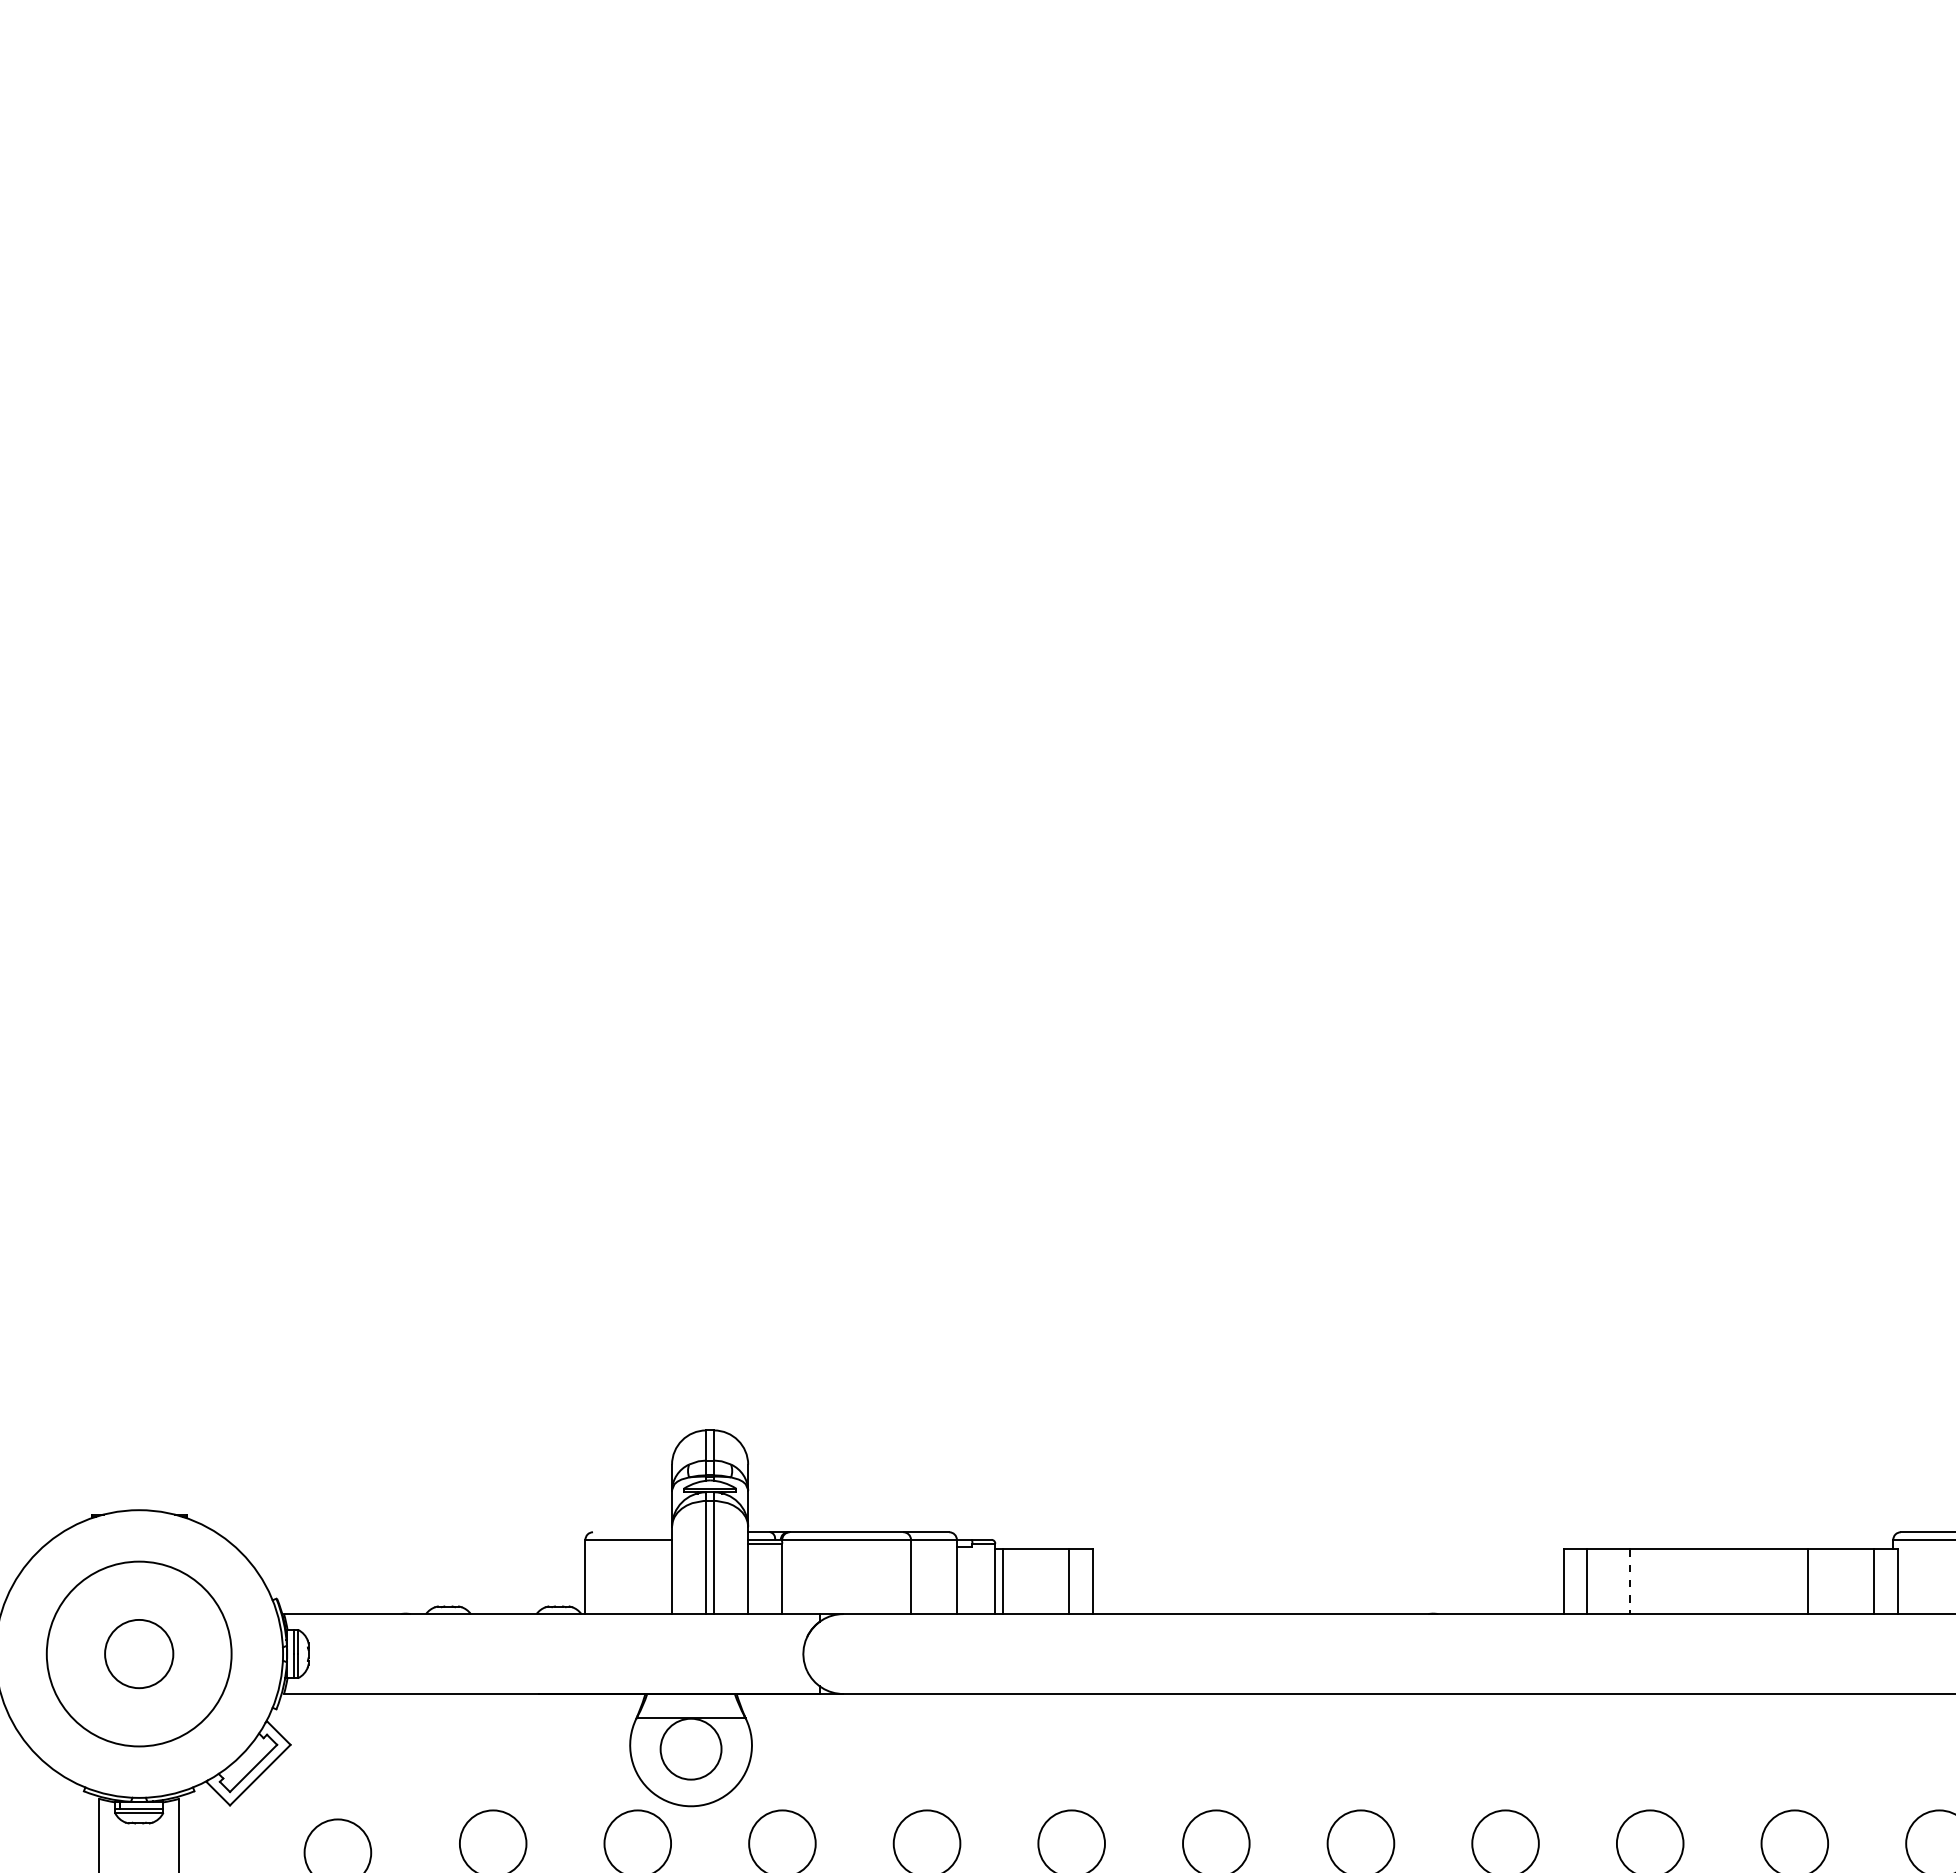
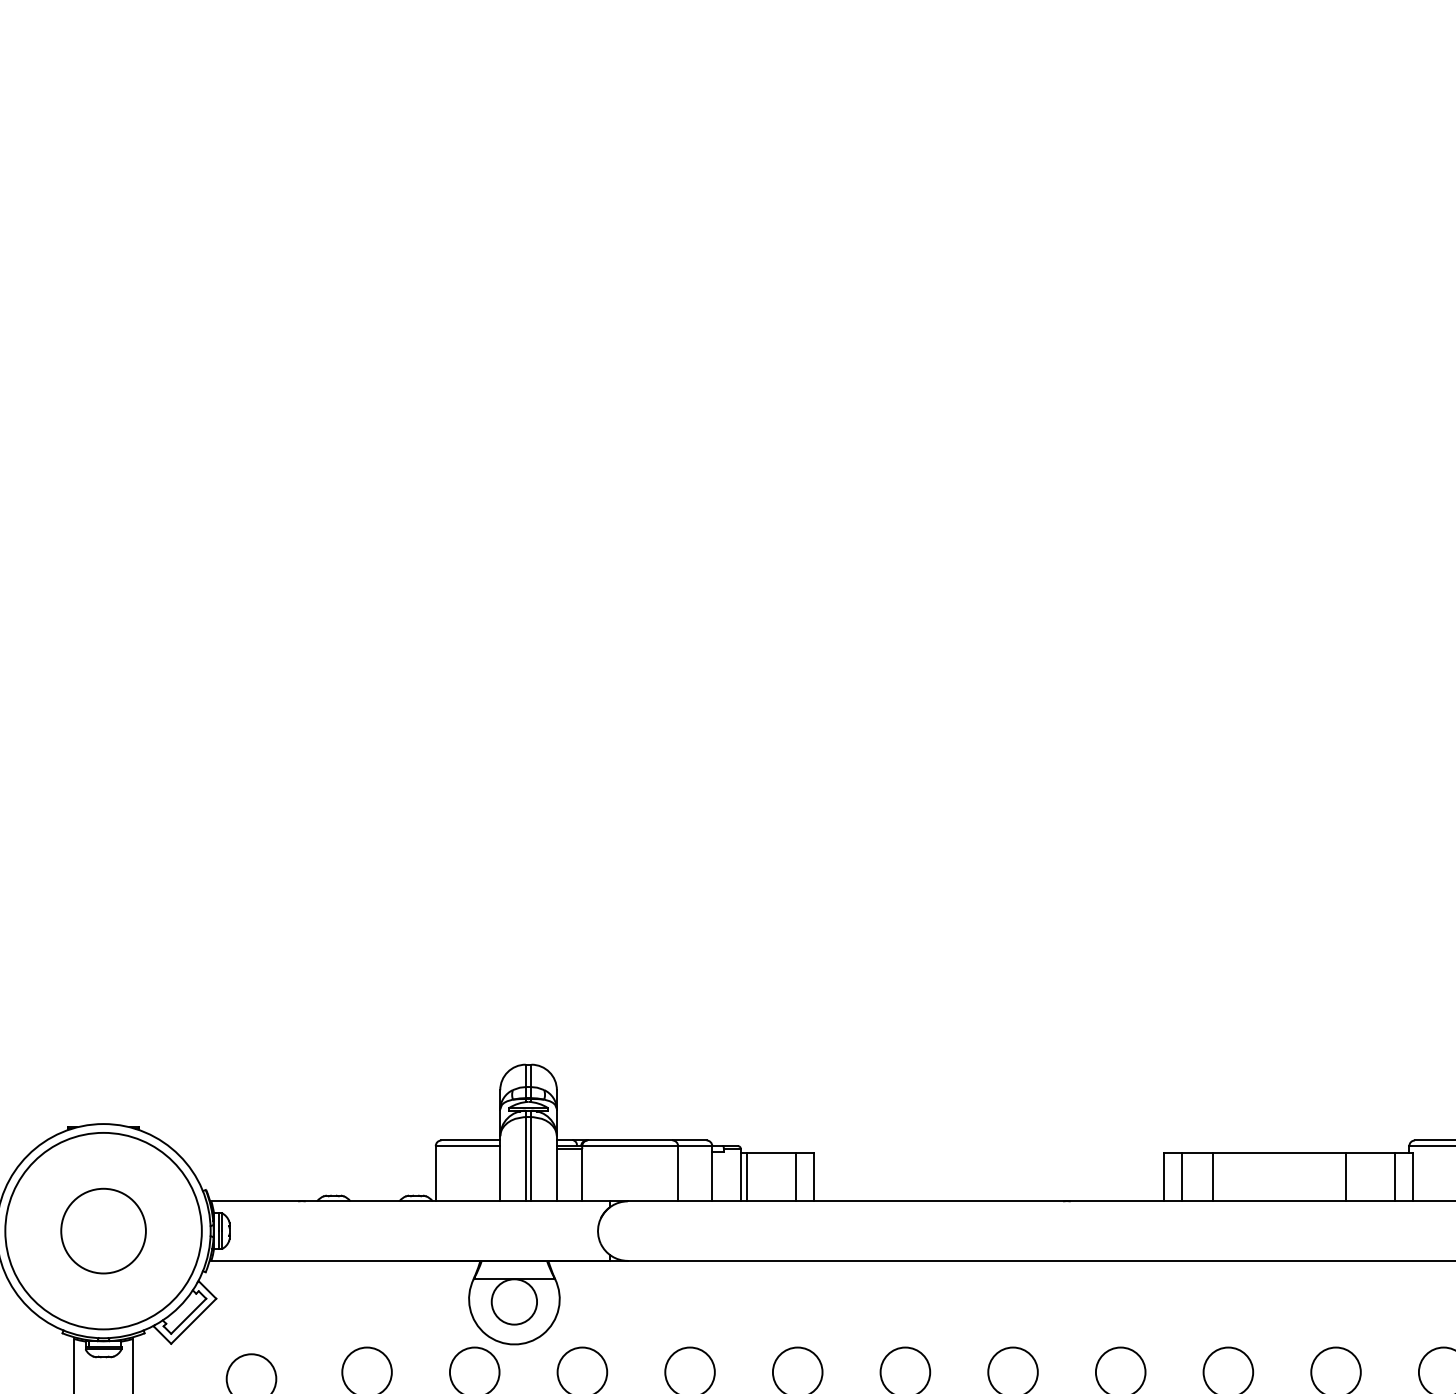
line: (632, 1532) -> (470, 1140), added
line: (1630, 1582) -> (1213, 1177), dashed -> solid
circle: (139, 1653) -> (103, 1230), size x1.67
circle: (139, 1654) -> (103, 1231), size x1.43

